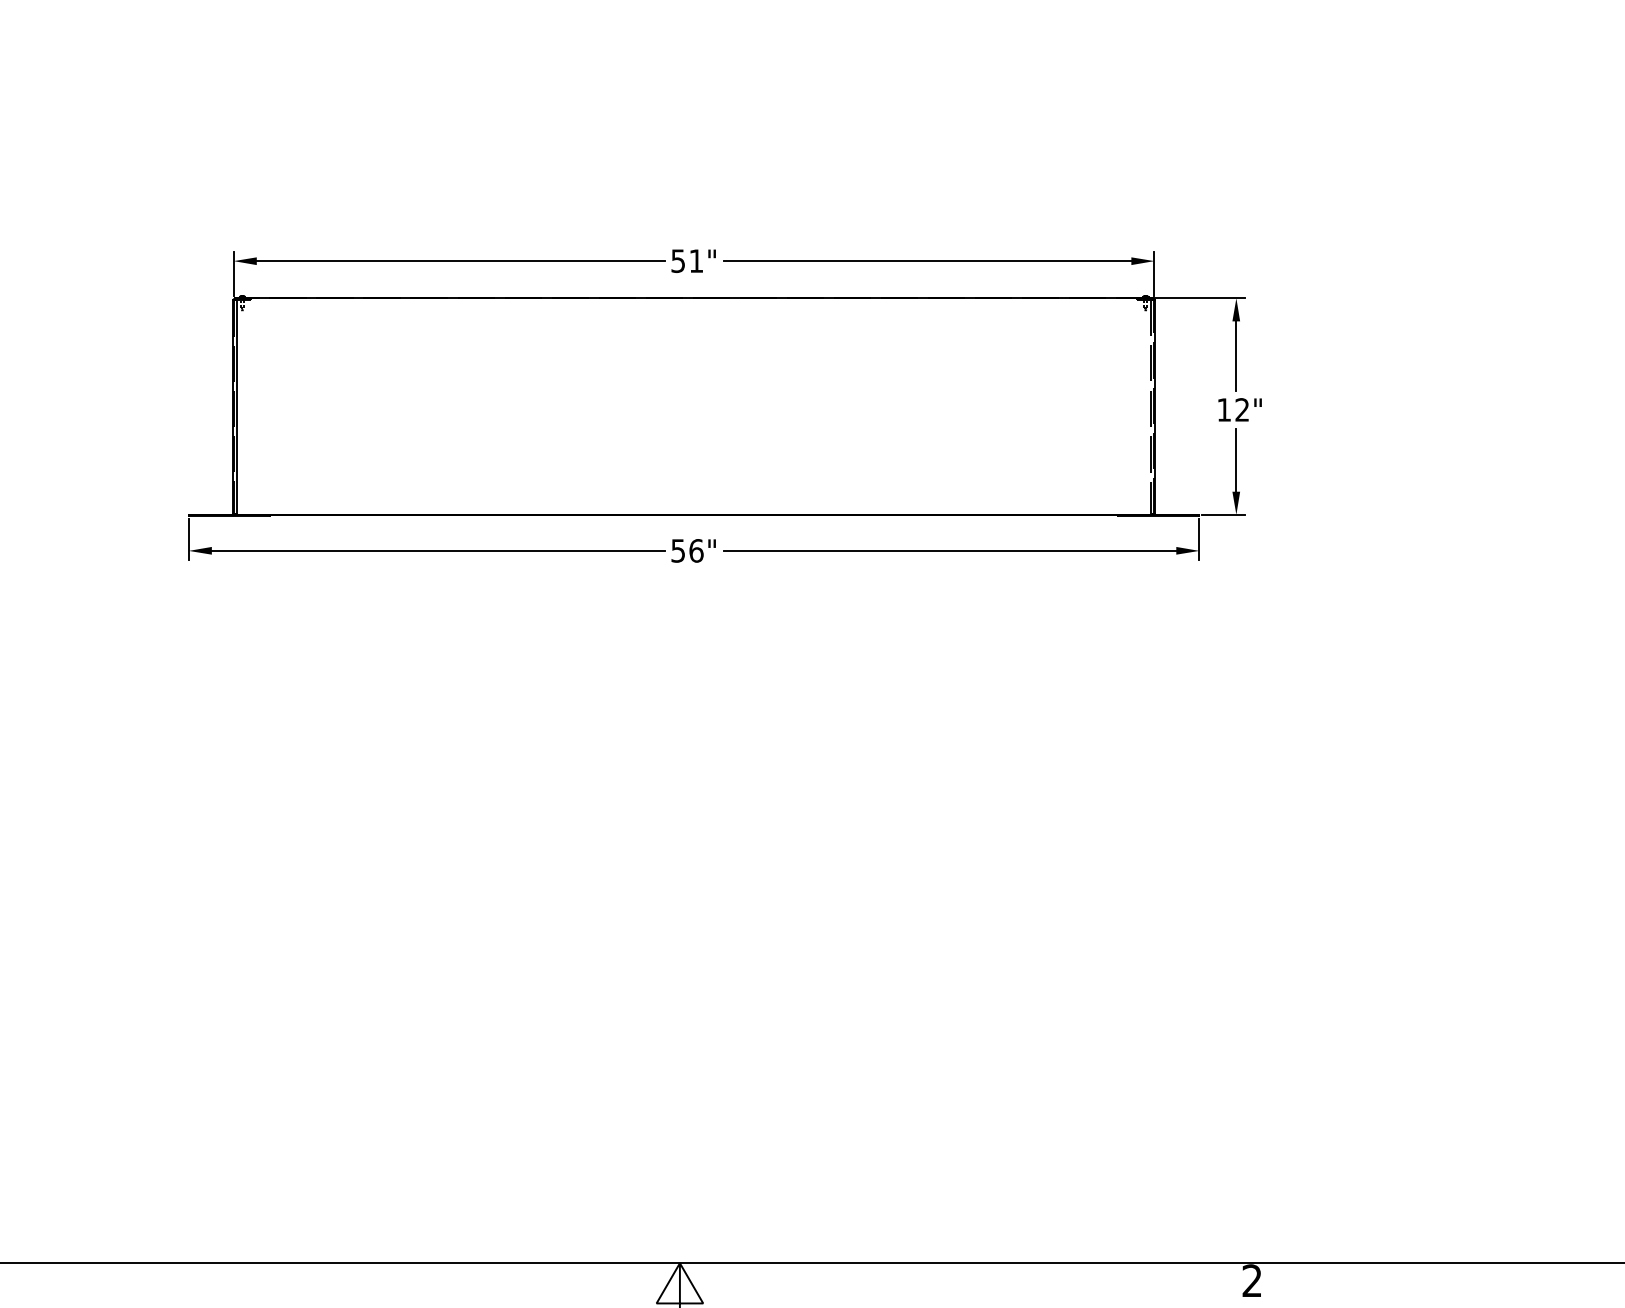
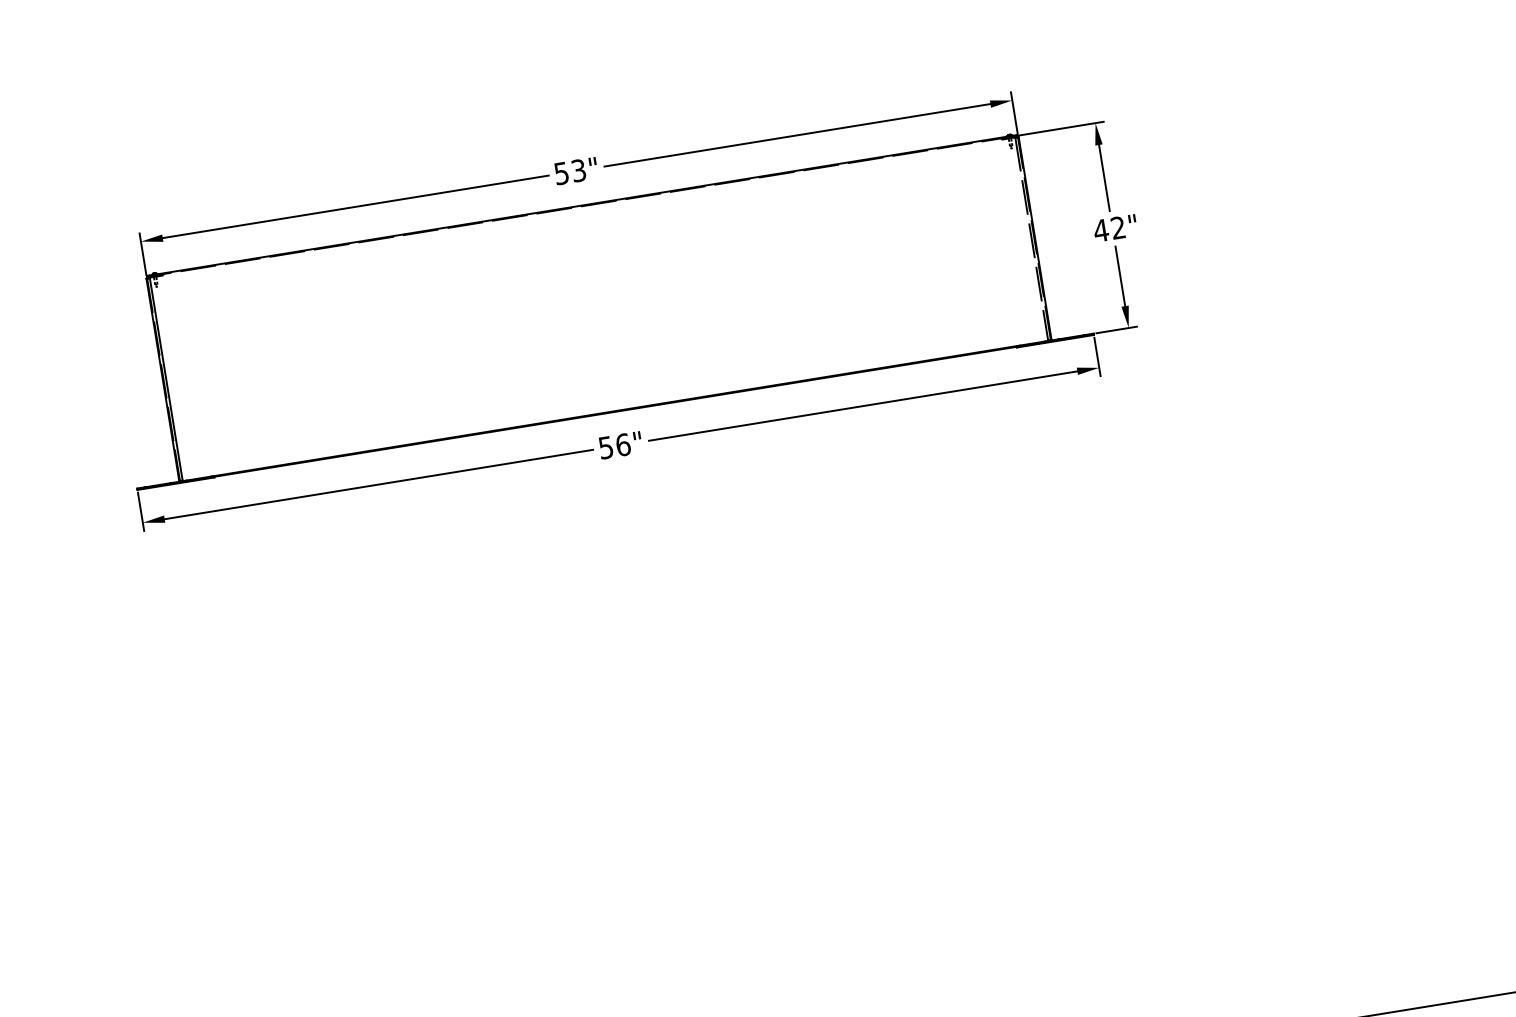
text: (696, 261) -> (578, 171), 51" -> 53"
text: (1223, 409) -> (1100, 230), 12" -> 42"

